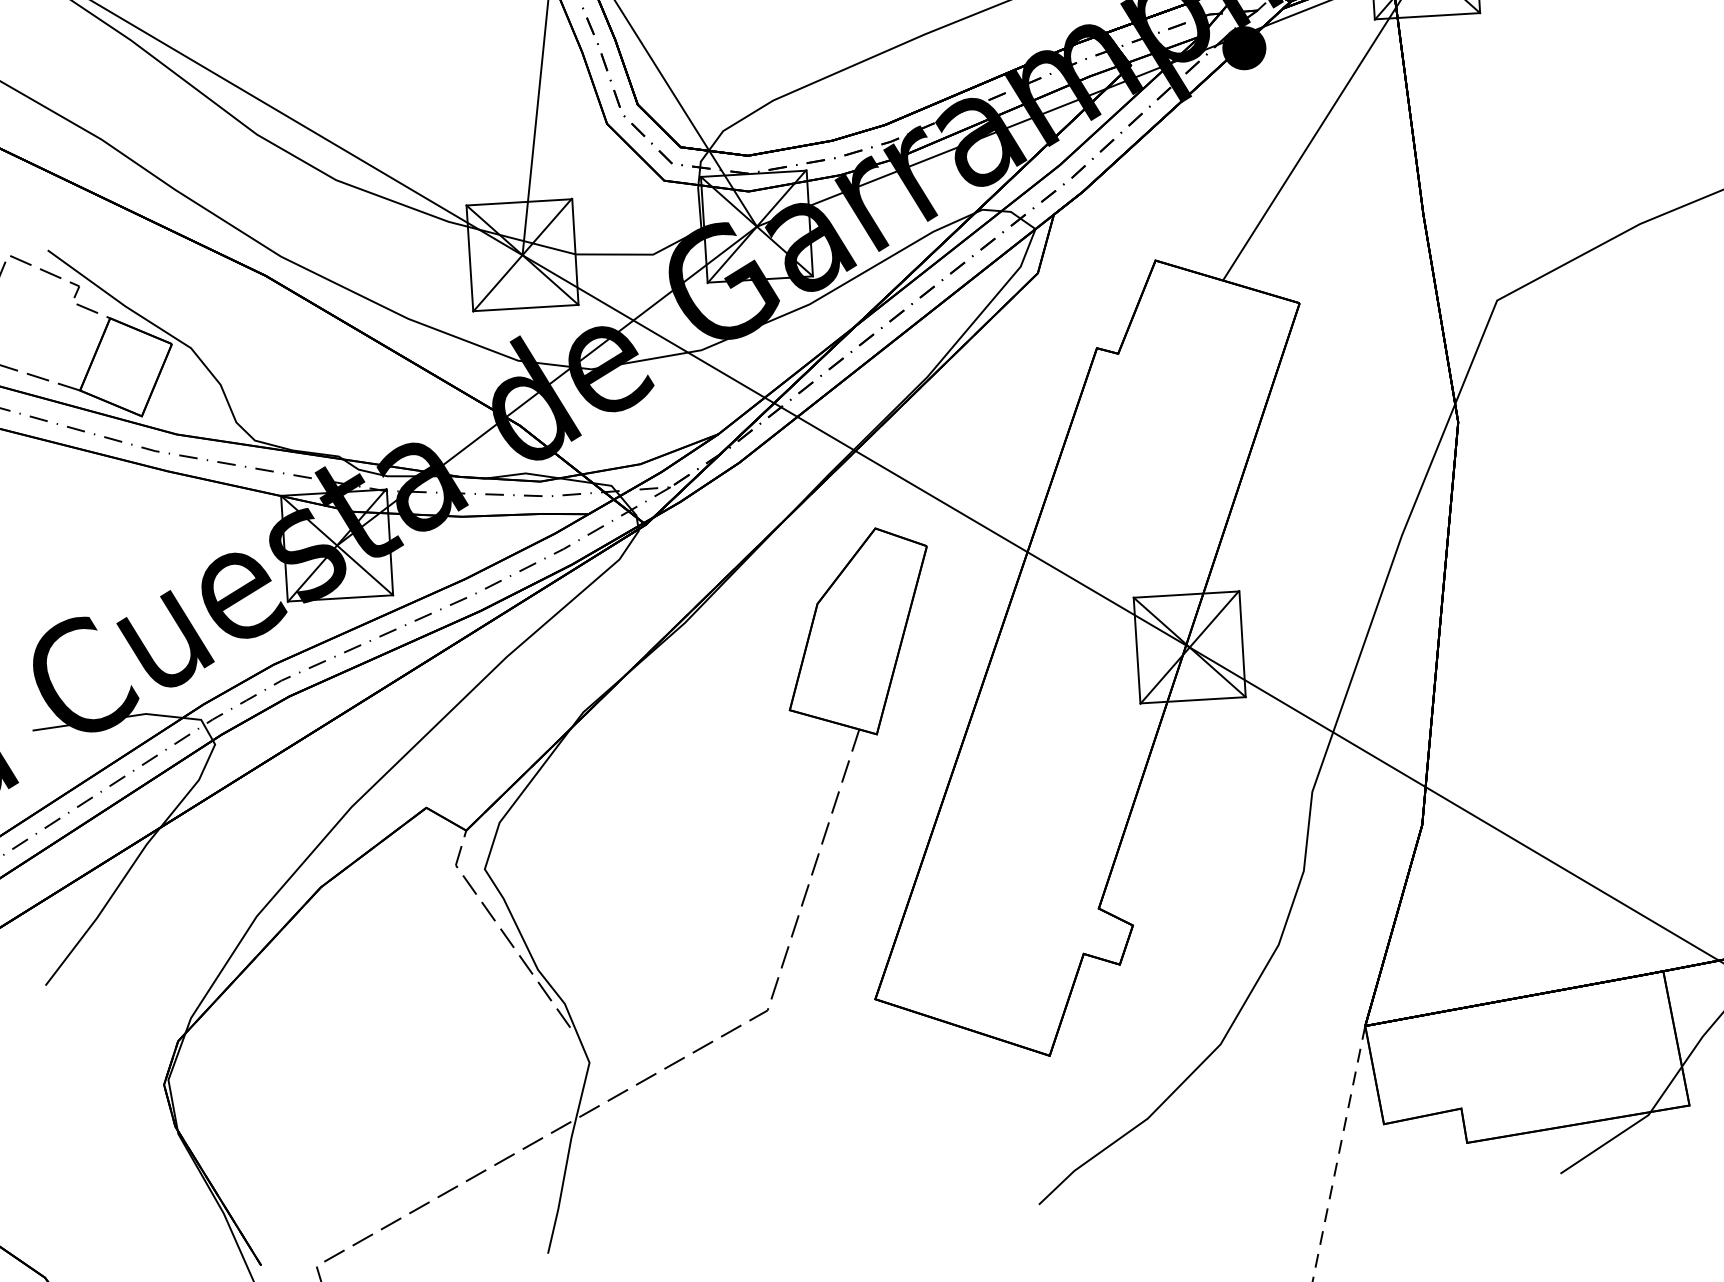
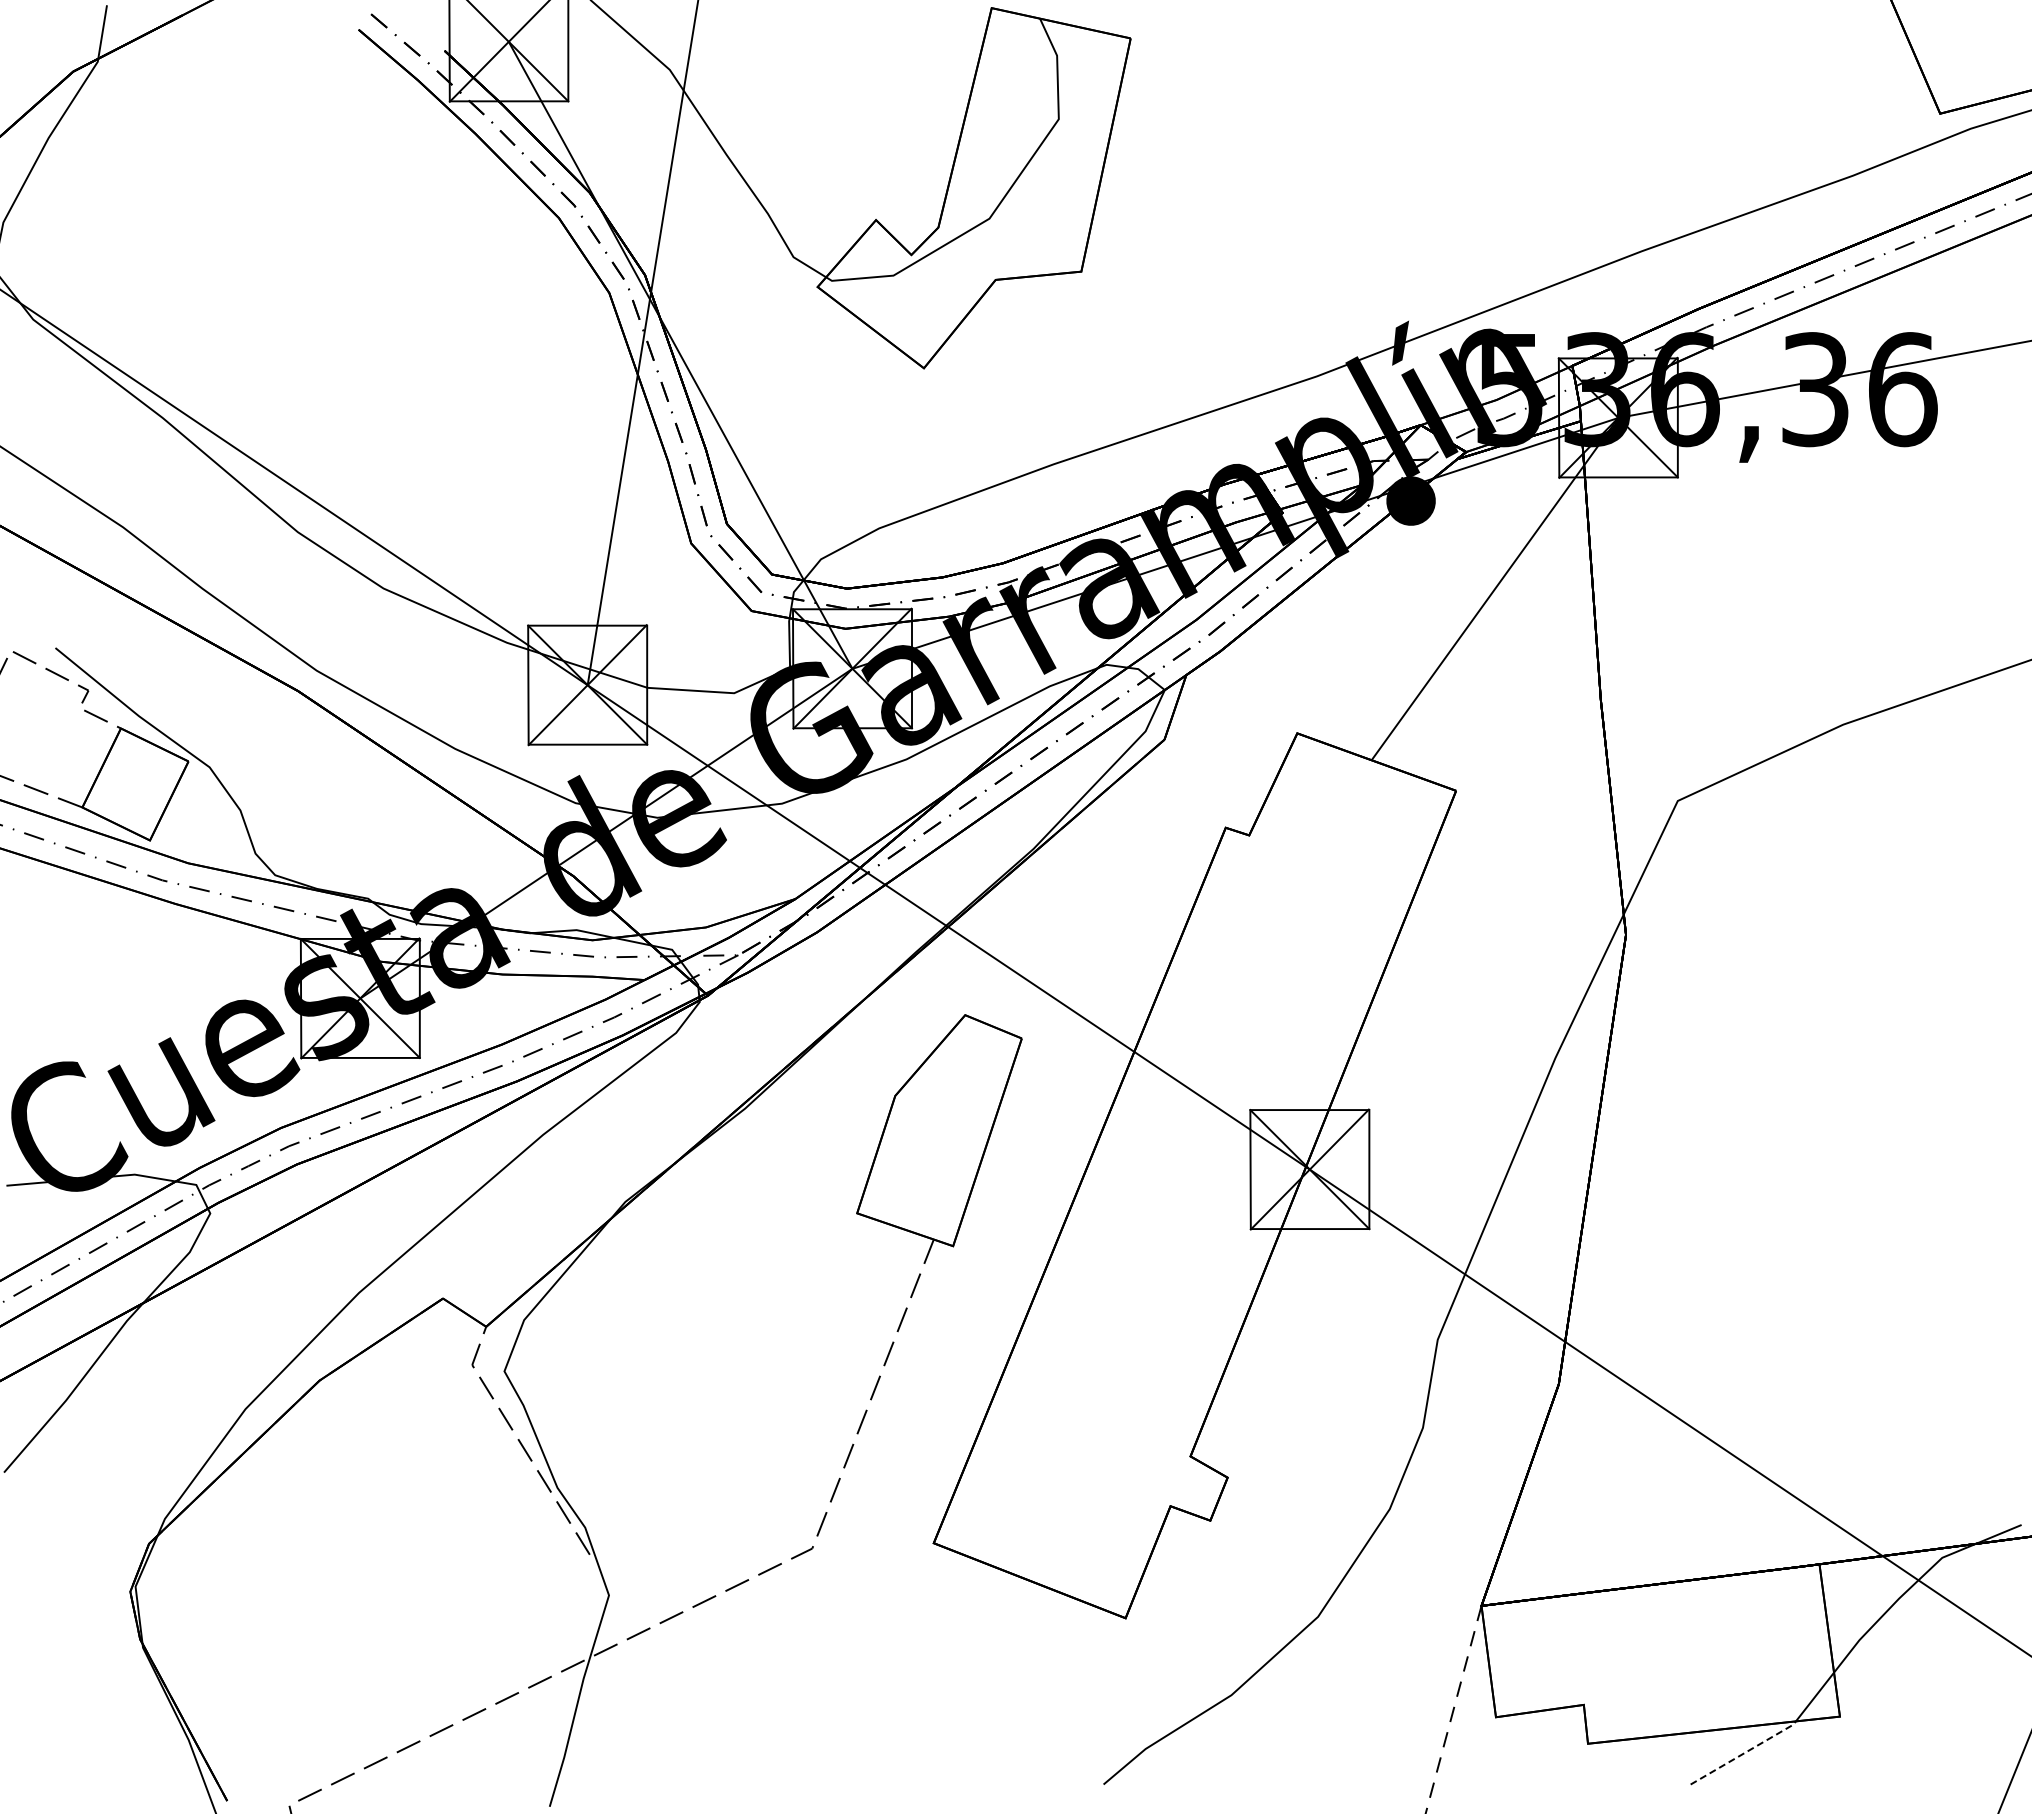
line: (1607, 1142) -> (1745, 1752), solid -> dashed

